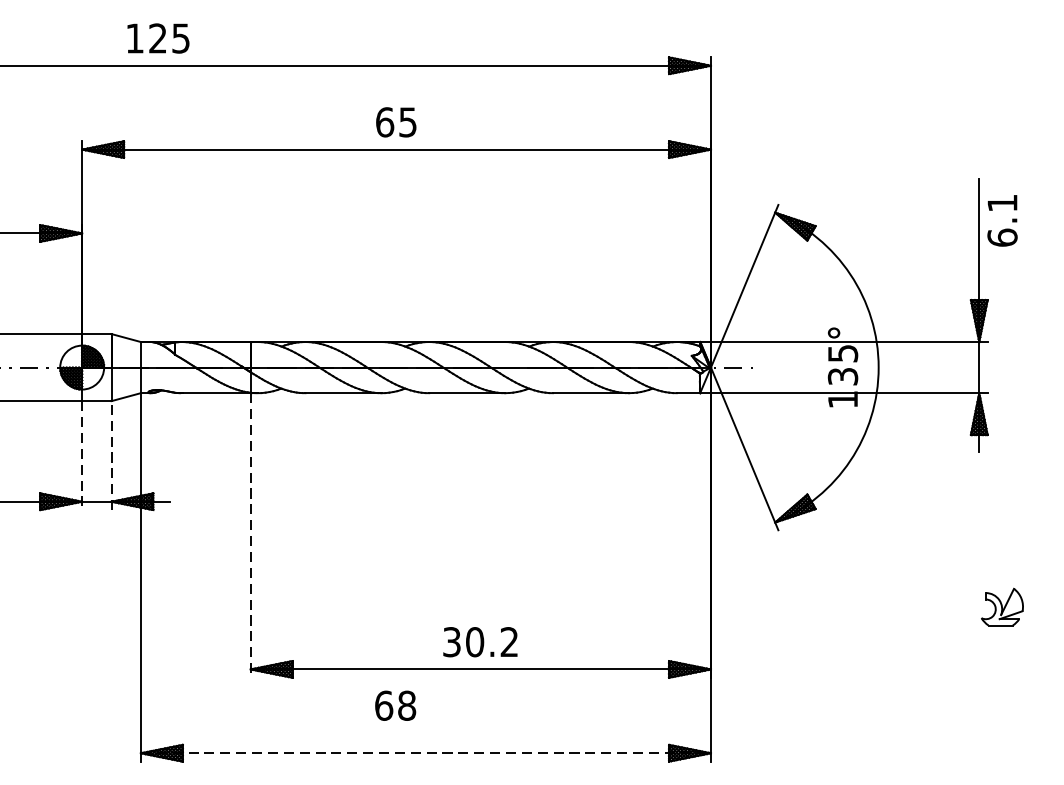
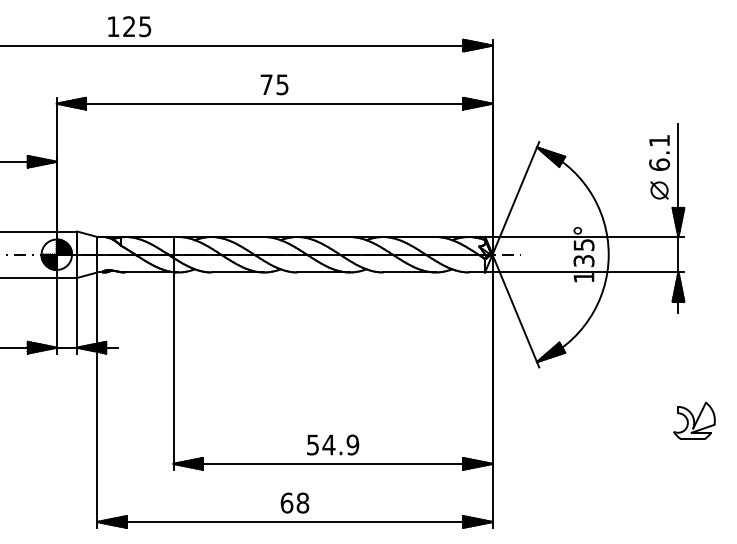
text: (158, 38) -> (129, 26), moved
text: (384, 121) -> (266, 84), 65 -> 75
text: (1002, 220) -> (659, 152), moved
part: (951, 274) -> (659, 190), added
line: (81, 455) -> (56, 315), dashed -> solid
line: (112, 455) -> (77, 315), dashed -> solid
line: (250, 536) -> (173, 371), dashed -> solid
part: (1002, 606) -> (694, 420), size x1.43
text: (481, 641) -> (333, 444), 30.2 -> 54.9
text: (394, 704) -> (294, 502), moved
line: (426, 752) -> (295, 521), dashed -> solid

